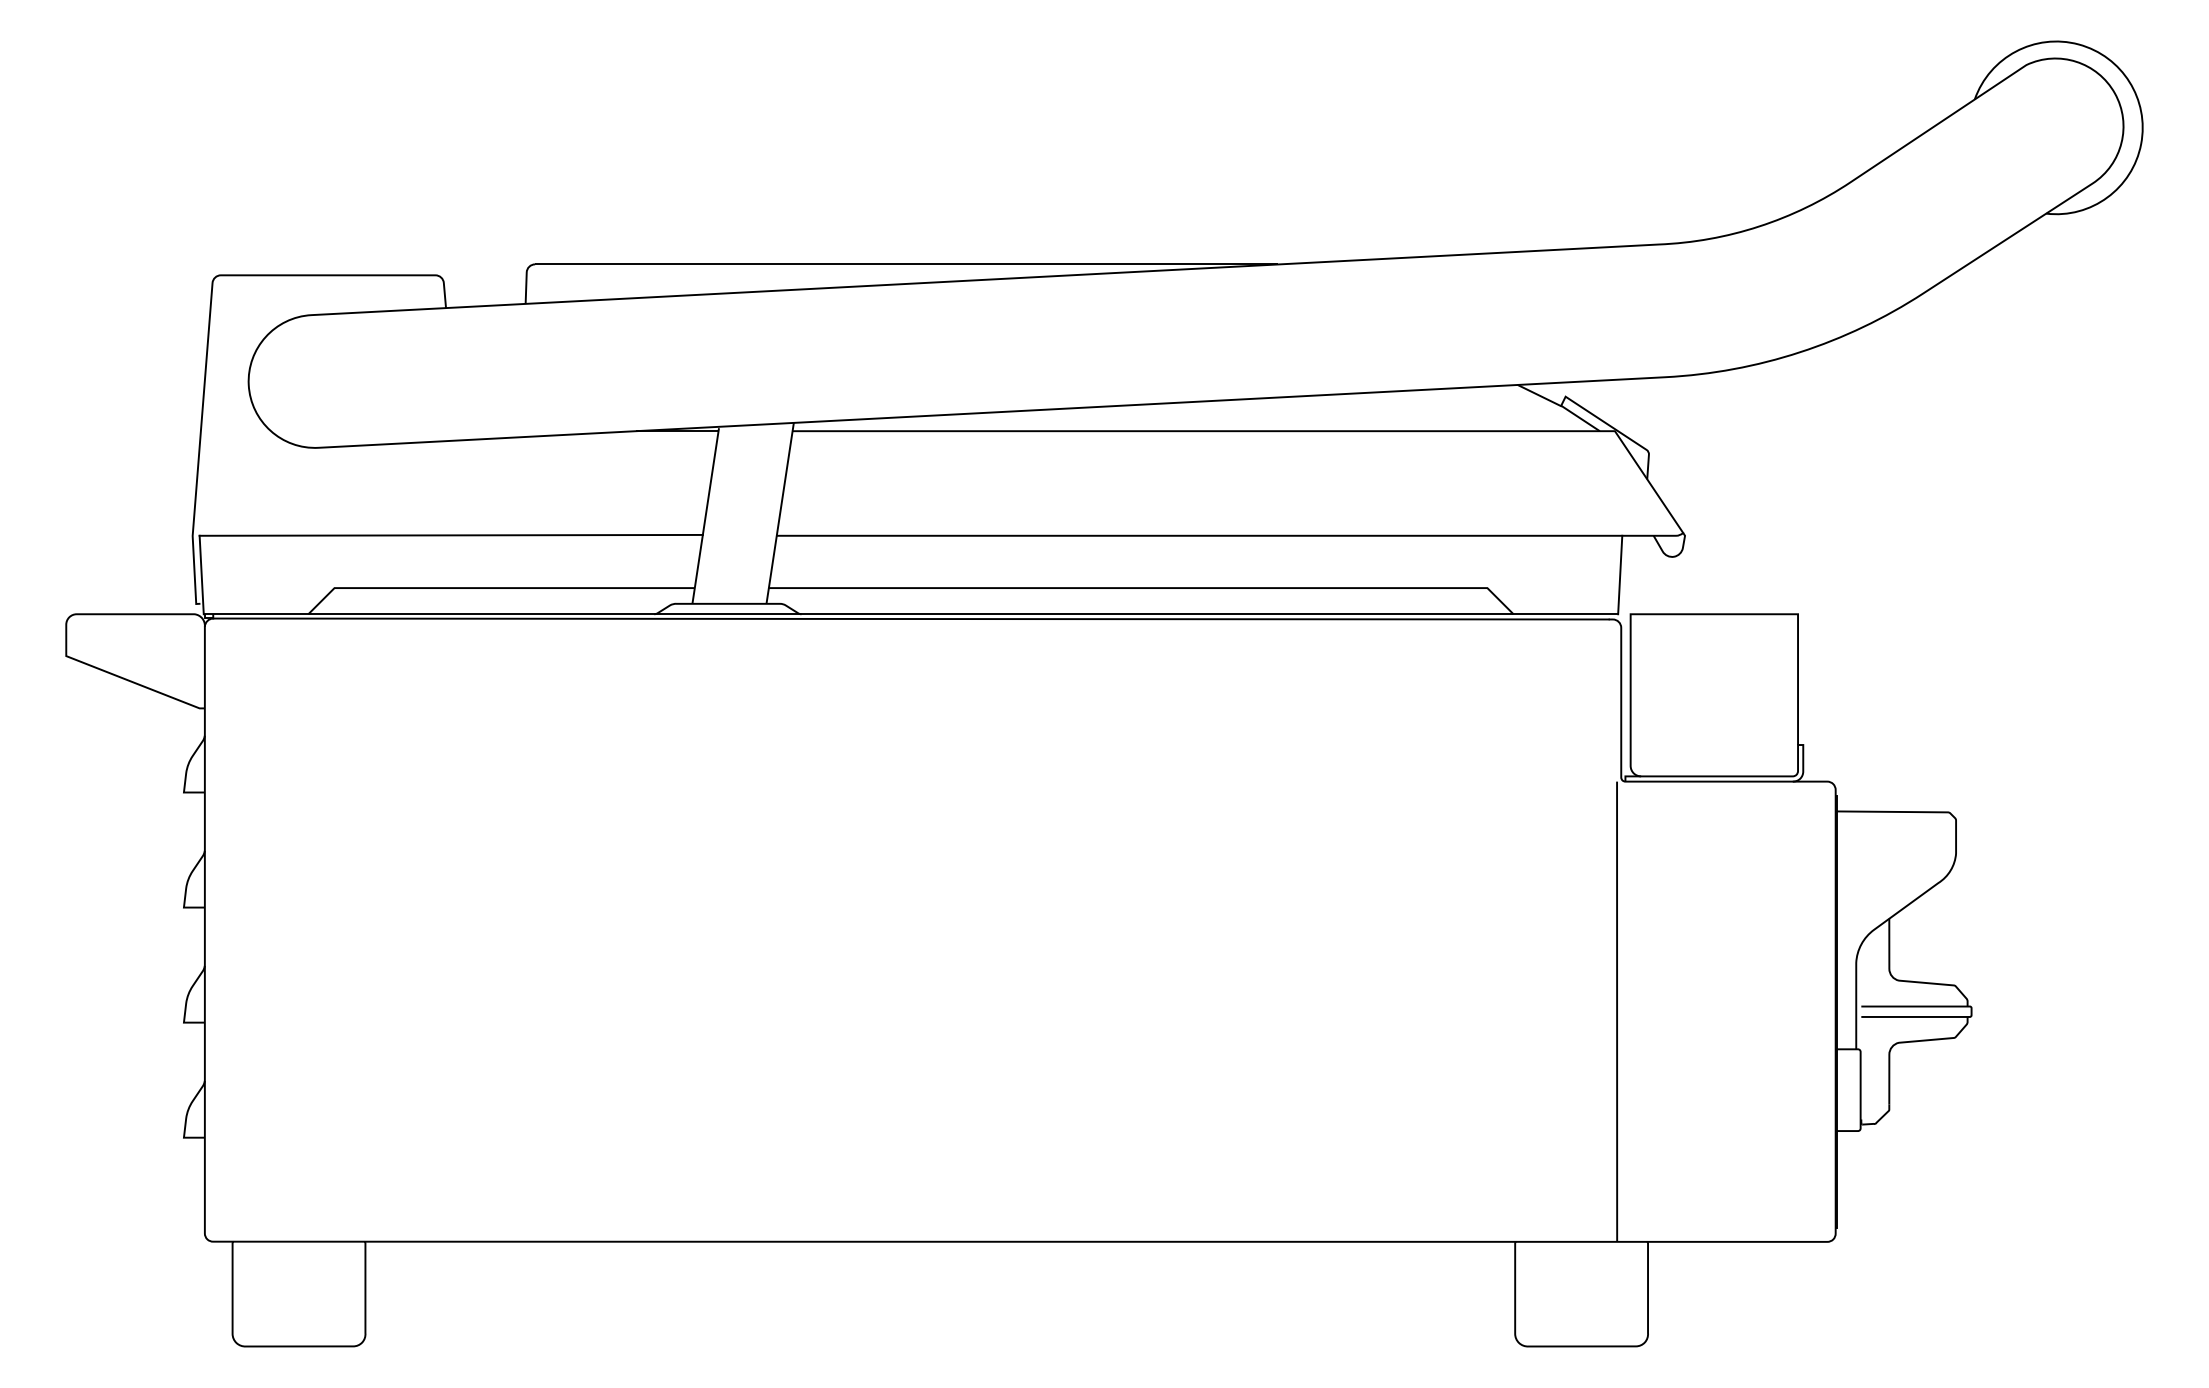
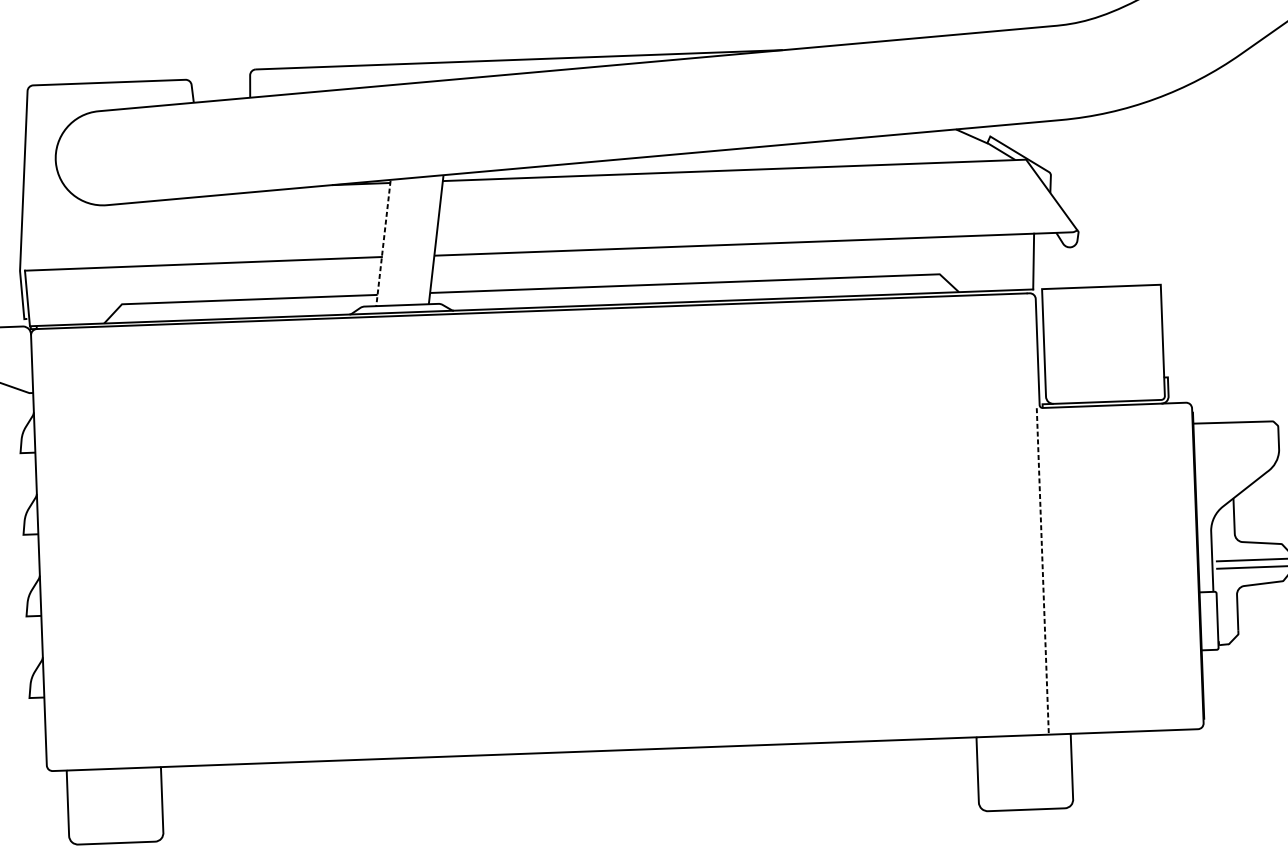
line: (705, 516) -> (383, 243), solid -> dashed
line: (1617, 1012) -> (1043, 571), solid -> dashed

